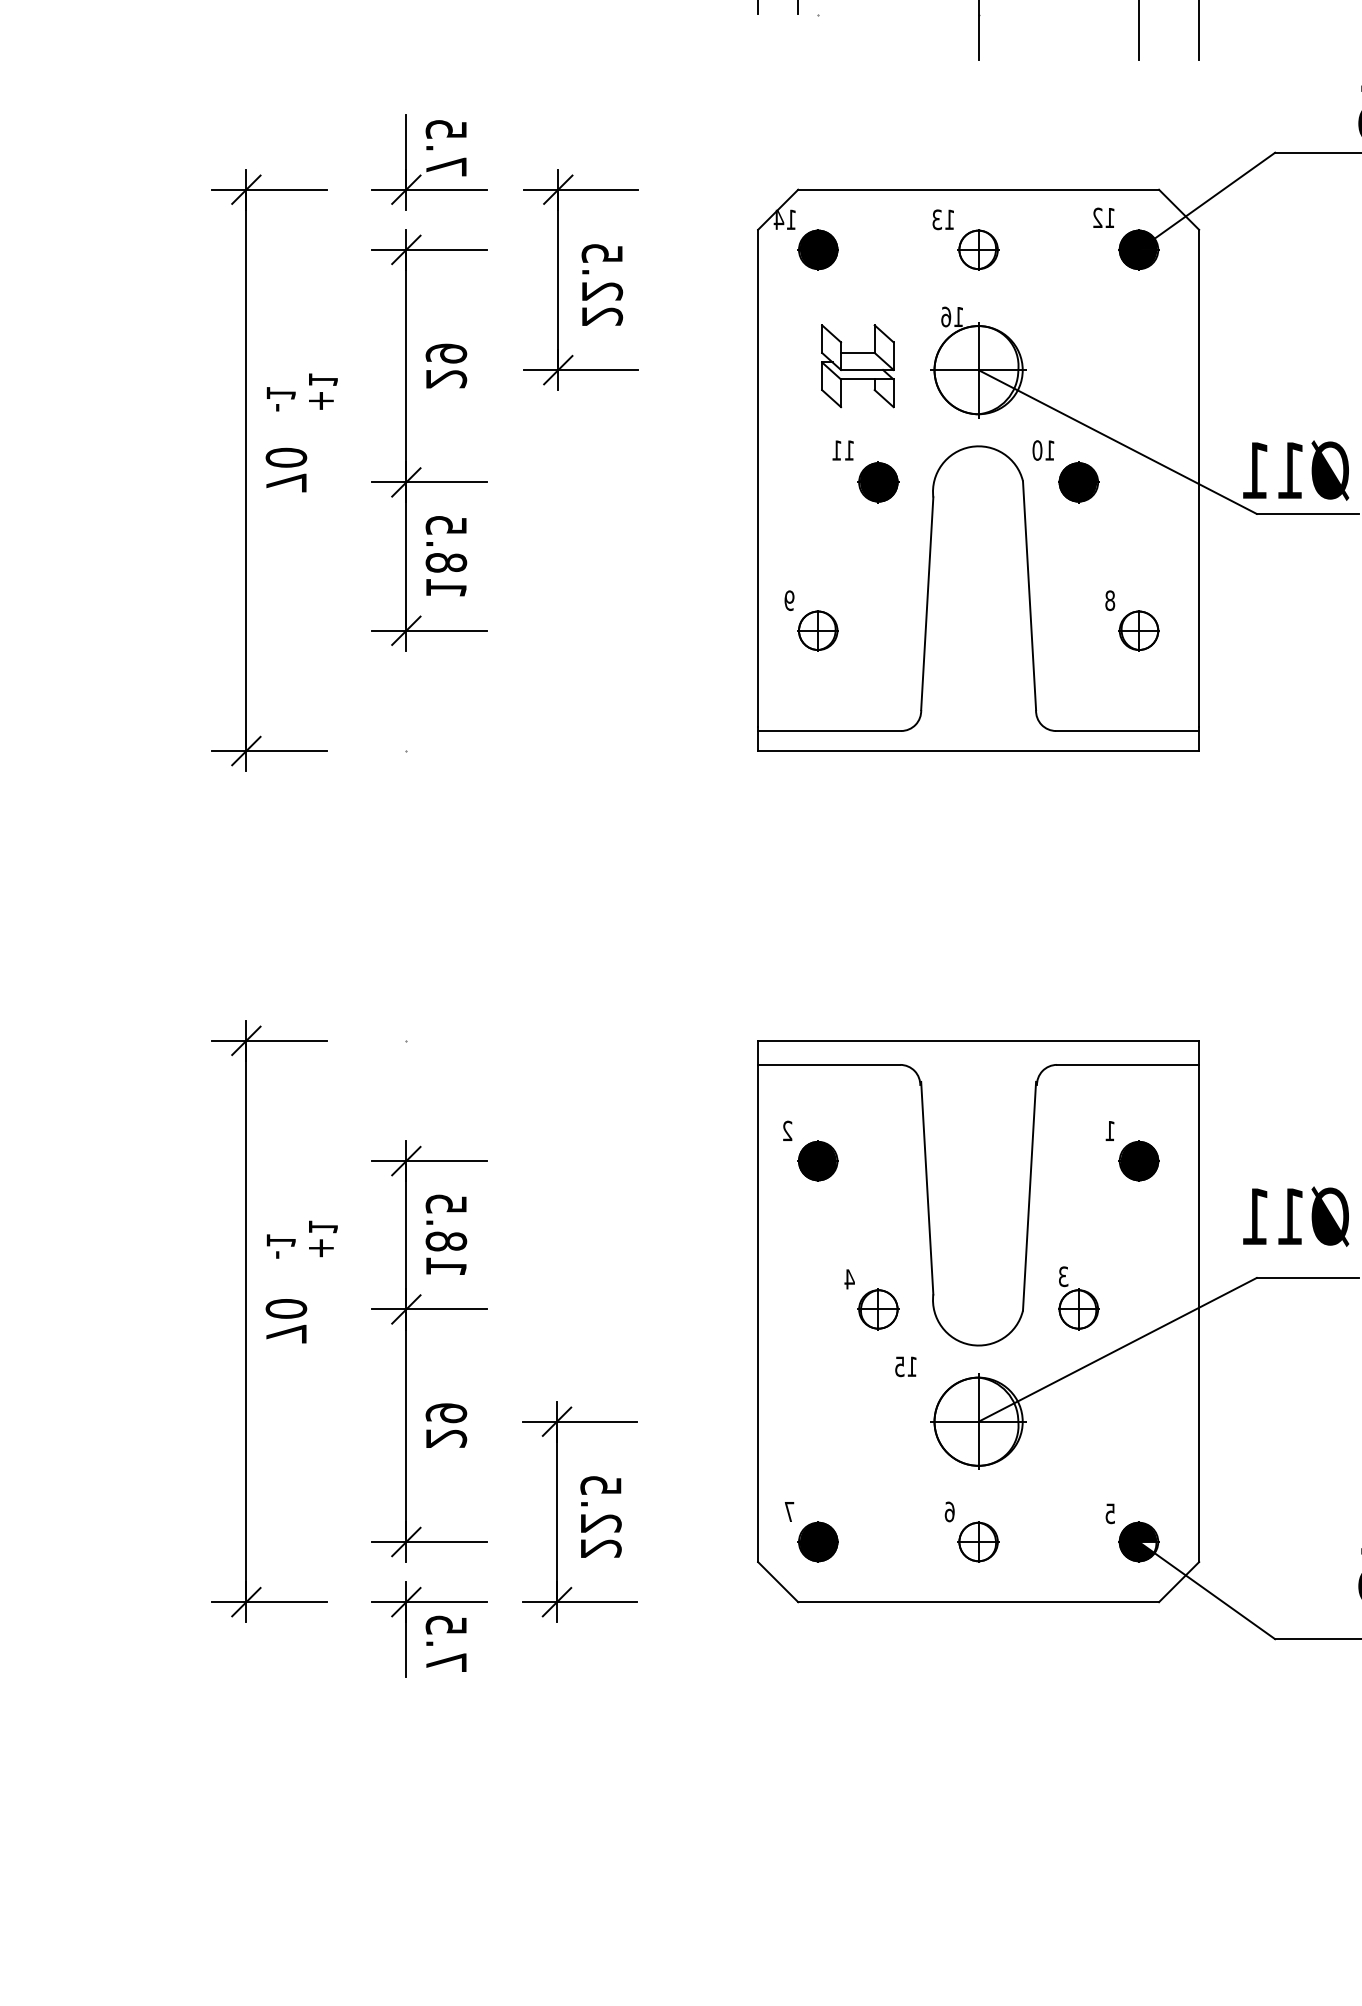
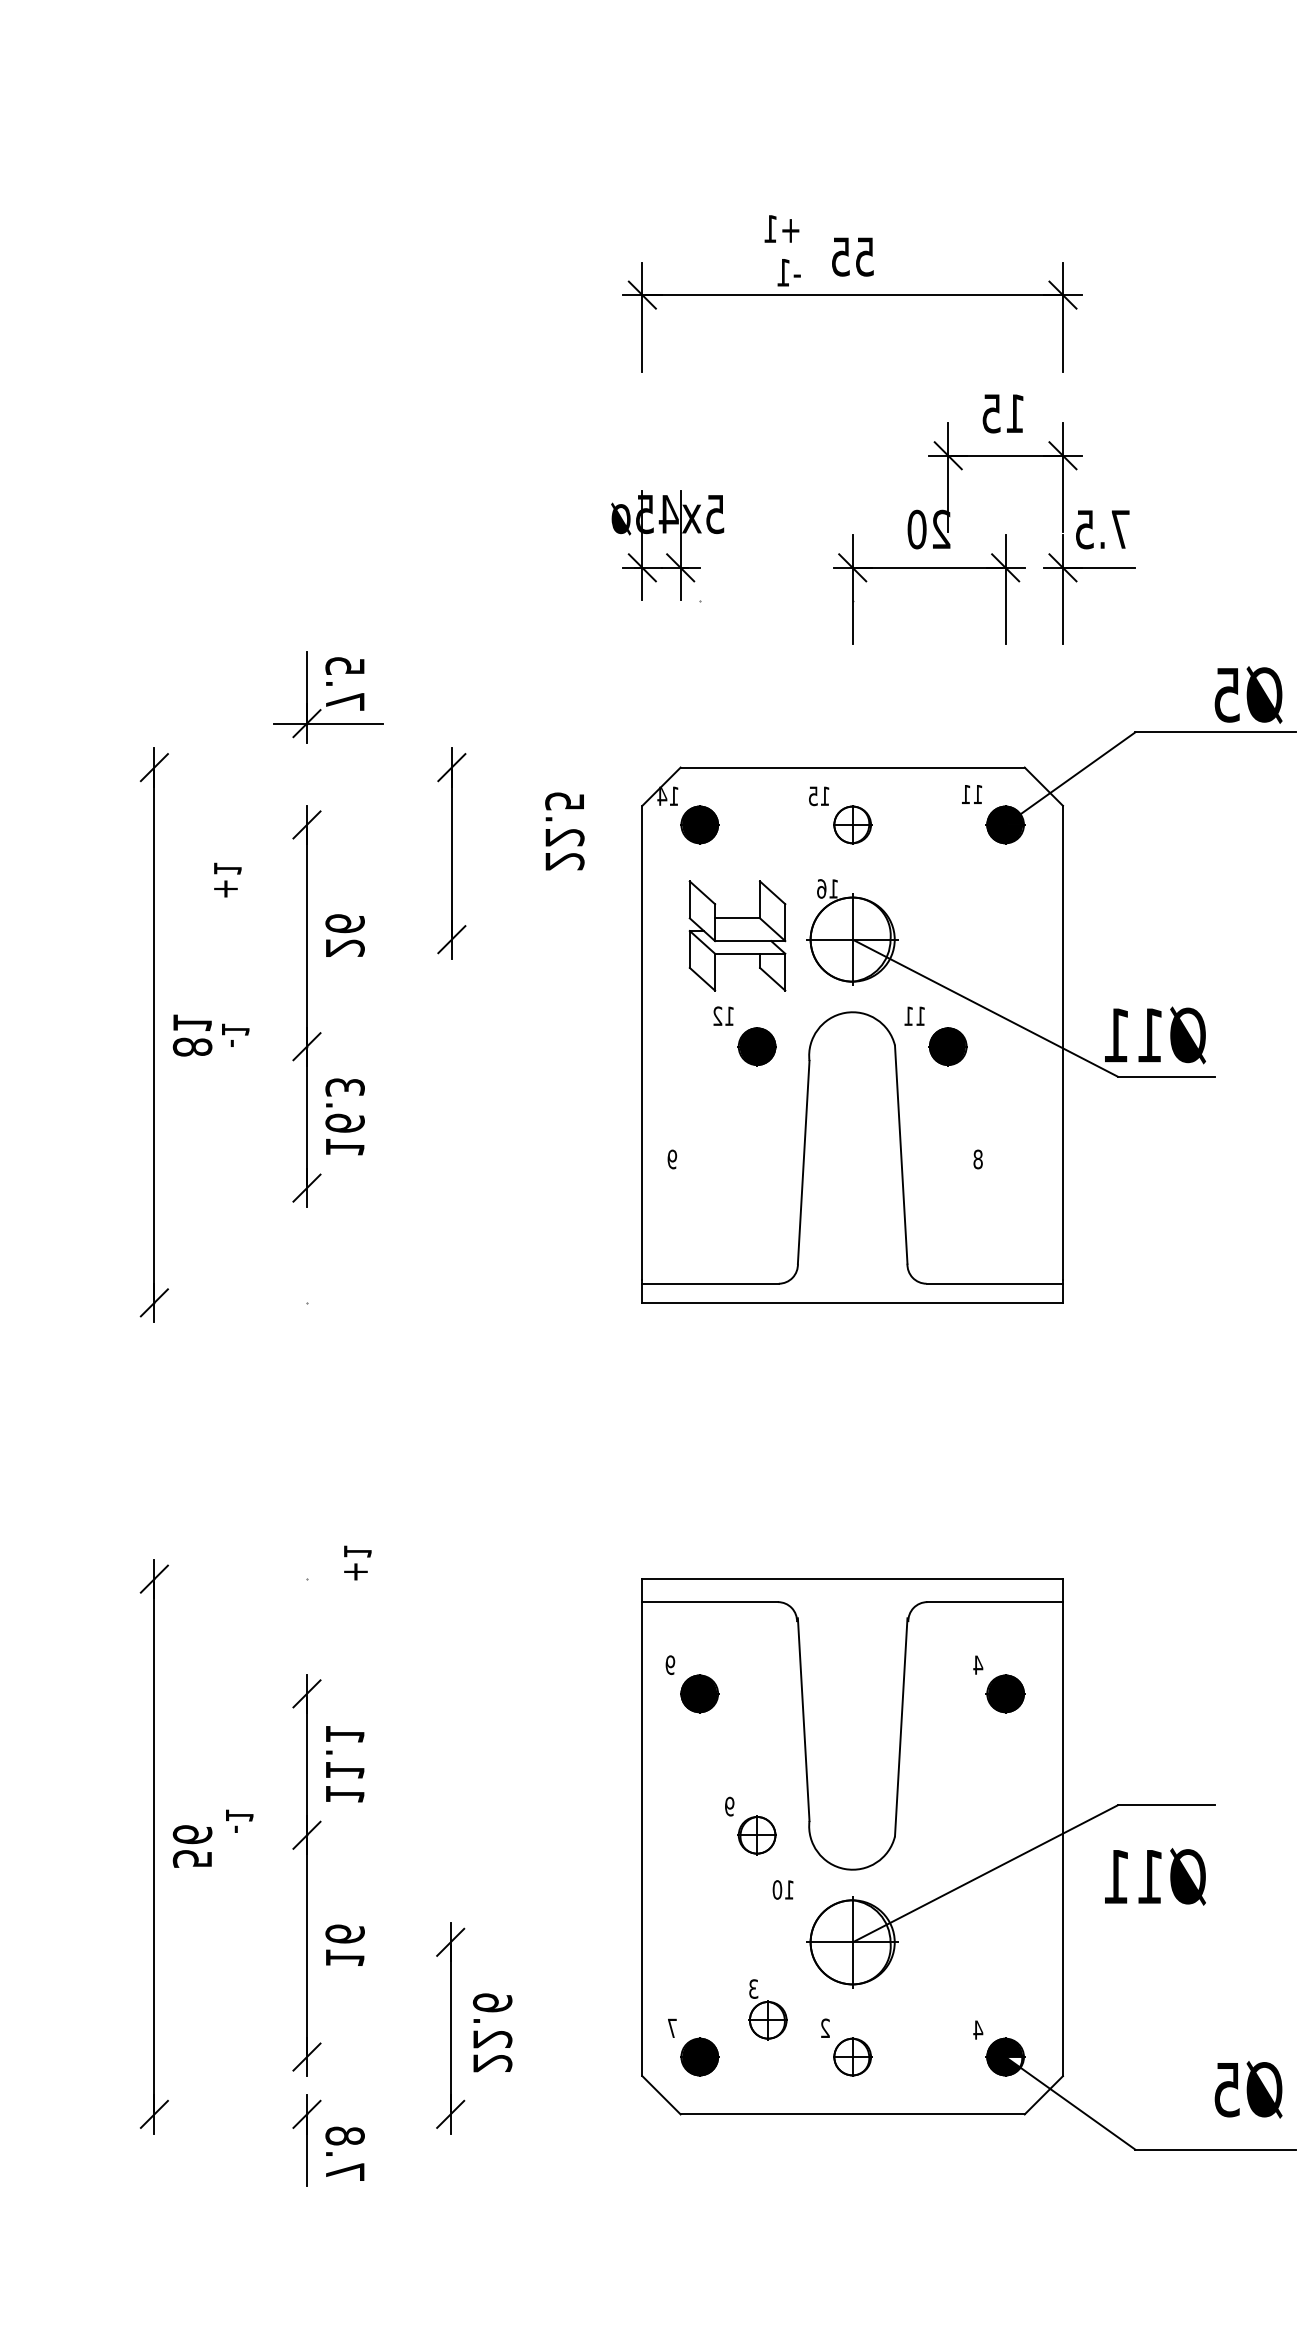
part: (428, 162) -> (328, 697), moved
line: (268, 189) -> (175, 767), removed
line: (580, 189) -> (473, 767), removed
text: (1097, 216) -> (966, 793), 12 -> 11
text: (936, 219) -> (812, 795), 13 -> 15
line: (428, 249) -> (328, 824), removed
text: (601, 285) -> (564, 831), moved
text: (445, 353) -> (344, 923), 29 -> 26
part: (857, 365) -> (737, 935), size x1.4
line: (580, 370) -> (473, 939), removed
text: (322, 390) -> (227, 879), moved
text: (281, 398) -> (235, 1034), moved
text: (836, 449) -> (717, 1015), 11 -> 12
text: (1037, 450) -> (908, 1016), 10 -> 11
text: (286, 469) -> (192, 1034), 70 -> 81
line: (428, 482) -> (328, 1046), removed
text: (445, 544) -> (344, 1105), 18.5 -> 16.3
part: (817, 630) -> (699, 1187), removed
part: (1138, 630) -> (1005, 1187), removed
line: (428, 631) -> (328, 1188), removed
line: (268, 750) -> (175, 1302), removed
line: (268, 1041) -> (175, 1579), removed
text: (1110, 1130) -> (978, 1664), 1 -> 4
text: (787, 1131) -> (670, 1665), 2 -> 9
line: (428, 1160) -> (328, 1693), removed
text: (1296, 1216) -> (1155, 1876), moved
text: (445, 1222) -> (344, 1752), 18.5 -> 11.1
text: (322, 1238) -> (357, 1562), moved
text: (281, 1245) -> (239, 1820), moved
text: (849, 1279) -> (729, 1806), 4 -> 9
part: (1078, 1298) -> (767, 2009), moved
line: (428, 1309) -> (328, 1835), removed
text: (286, 1321) -> (192, 1846), 70 -> 56
text: (899, 1366) -> (777, 1889), 15 -> 10
line: (579, 1421) -> (472, 1942), removed
text: (445, 1425) -> (344, 1945), 29 -> 16
text: (600, 1484) -> (492, 2002), 22.5 -> 22.6
text: (949, 1512) -> (824, 2028), 6 -> 2
text: (1110, 1513) -> (978, 2029), 5 -> 4
line: (428, 1542) -> (328, 2057), removed
line: (268, 1602) -> (175, 2114), removed
line: (428, 1602) -> (328, 2114), removed
line: (579, 1602) -> (472, 2114), removed
text: (445, 1624) -> (344, 2135), 7.5 -> 7.8

